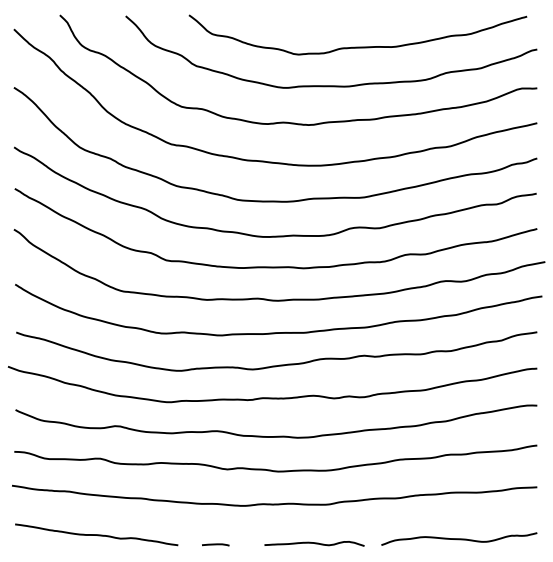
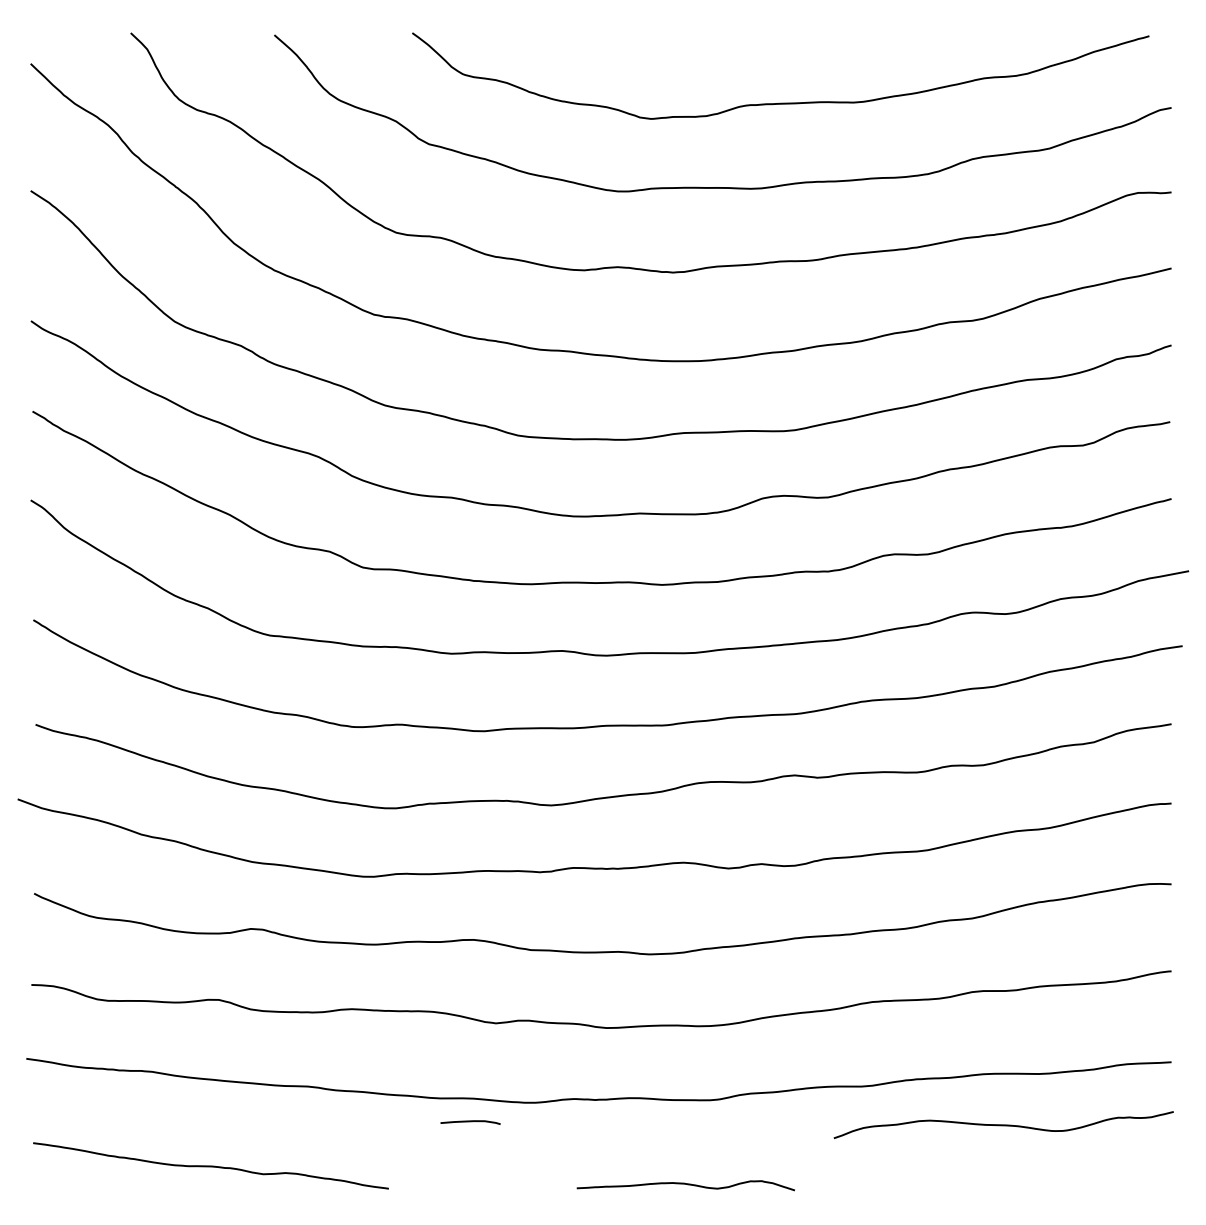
curve: (459, 538) -> (1004, 1123), moved
line: (215, 544) -> (470, 1121), moved

